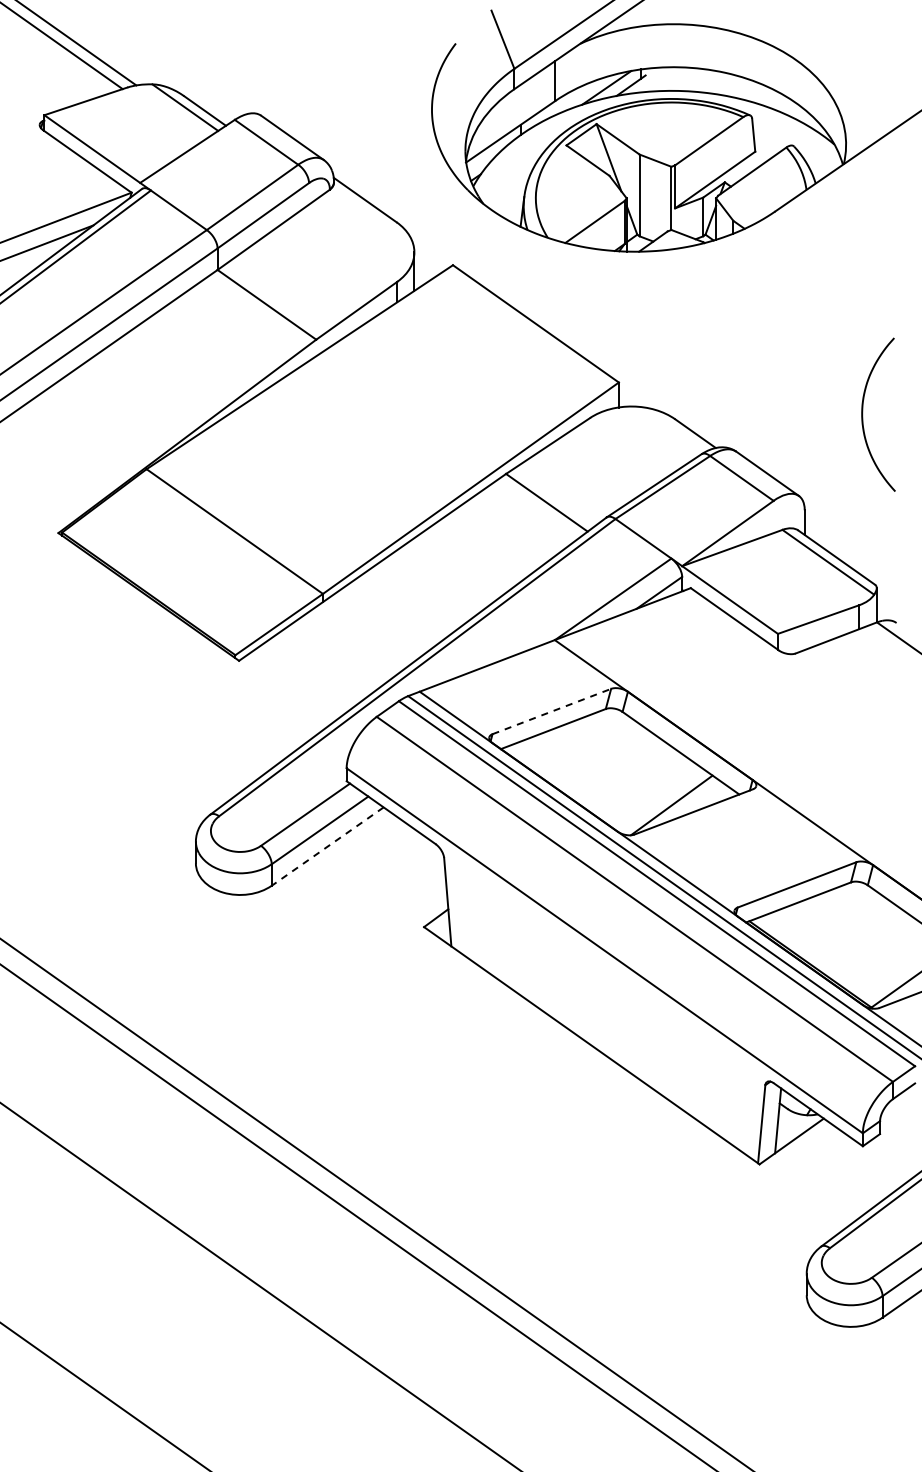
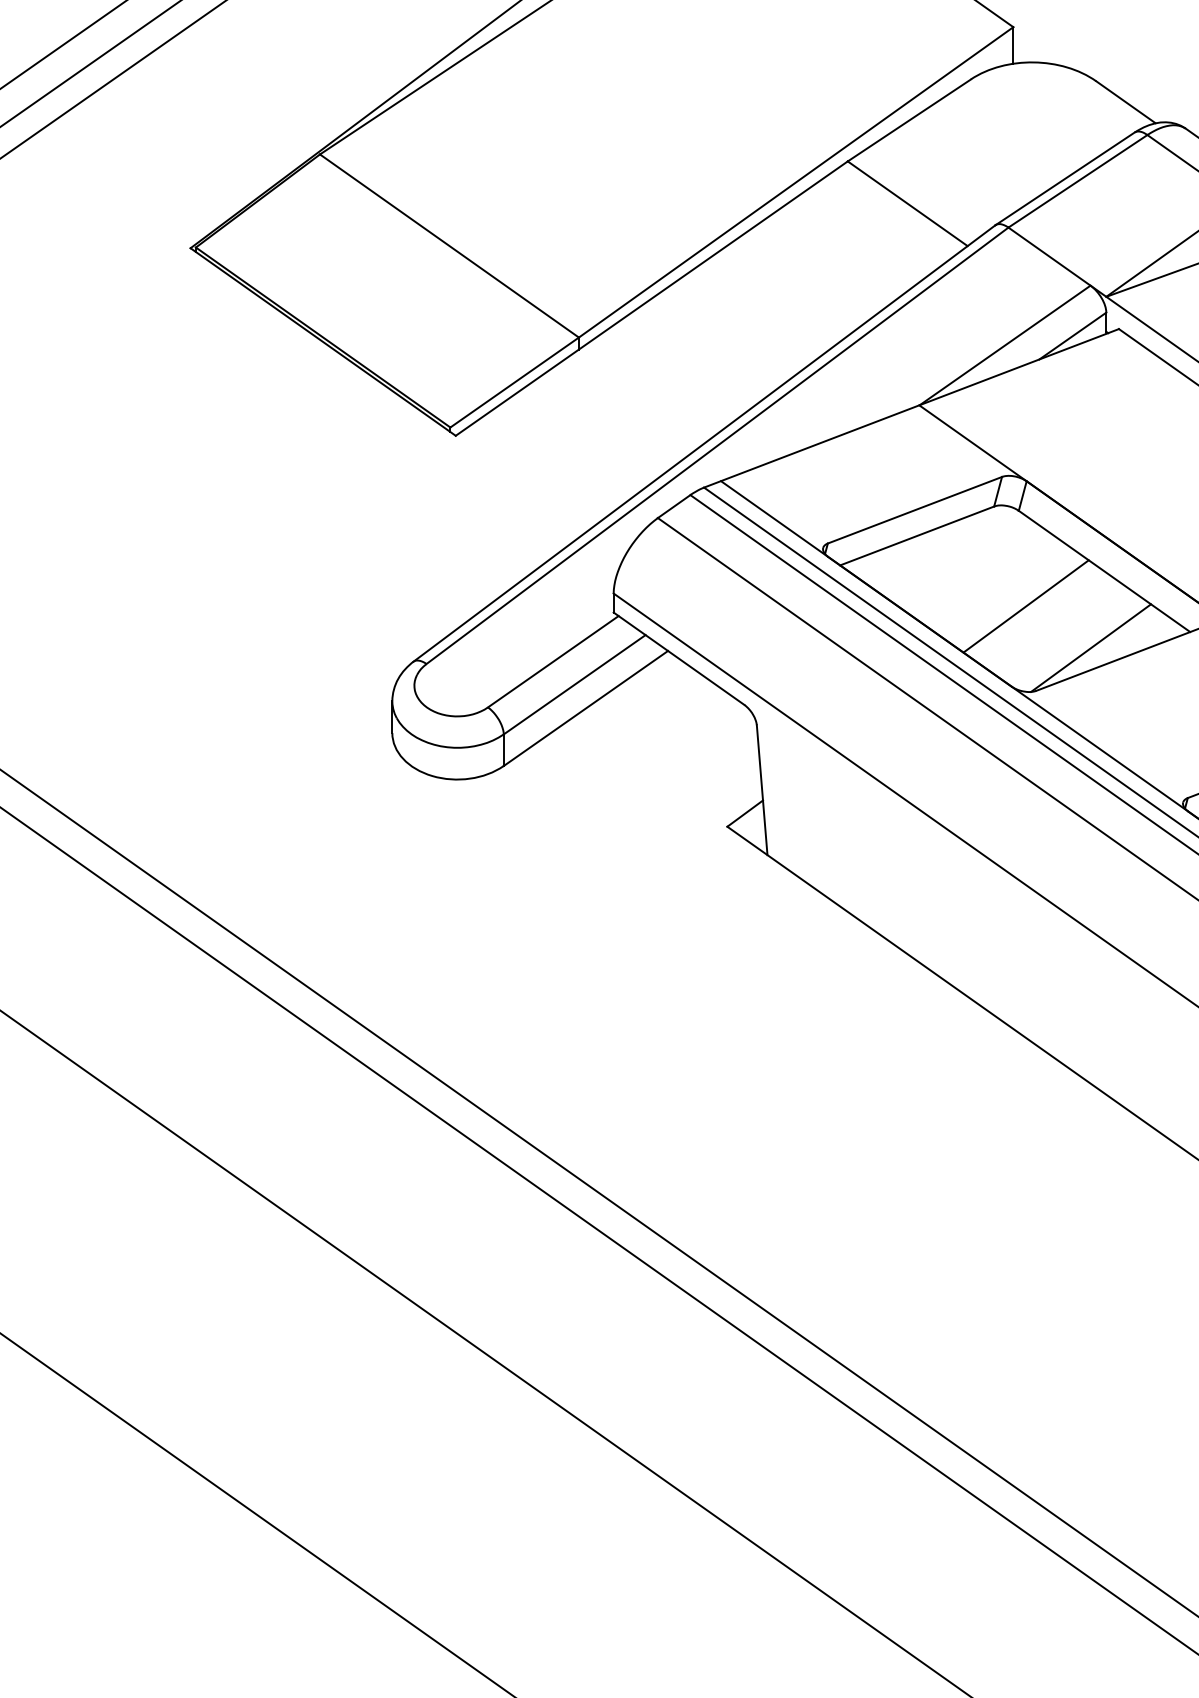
line: (552, 711) -> (915, 510), dashed -> solid
line: (627, 776) -> (1026, 605), added
line: (327, 846) -> (585, 708), dashed -> solid

